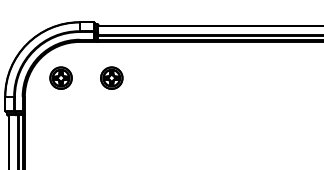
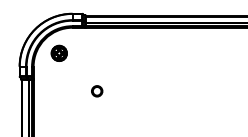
part: (110, 76) -> (94, 52), removed
part: (114, 131) -> (97, 91), added

